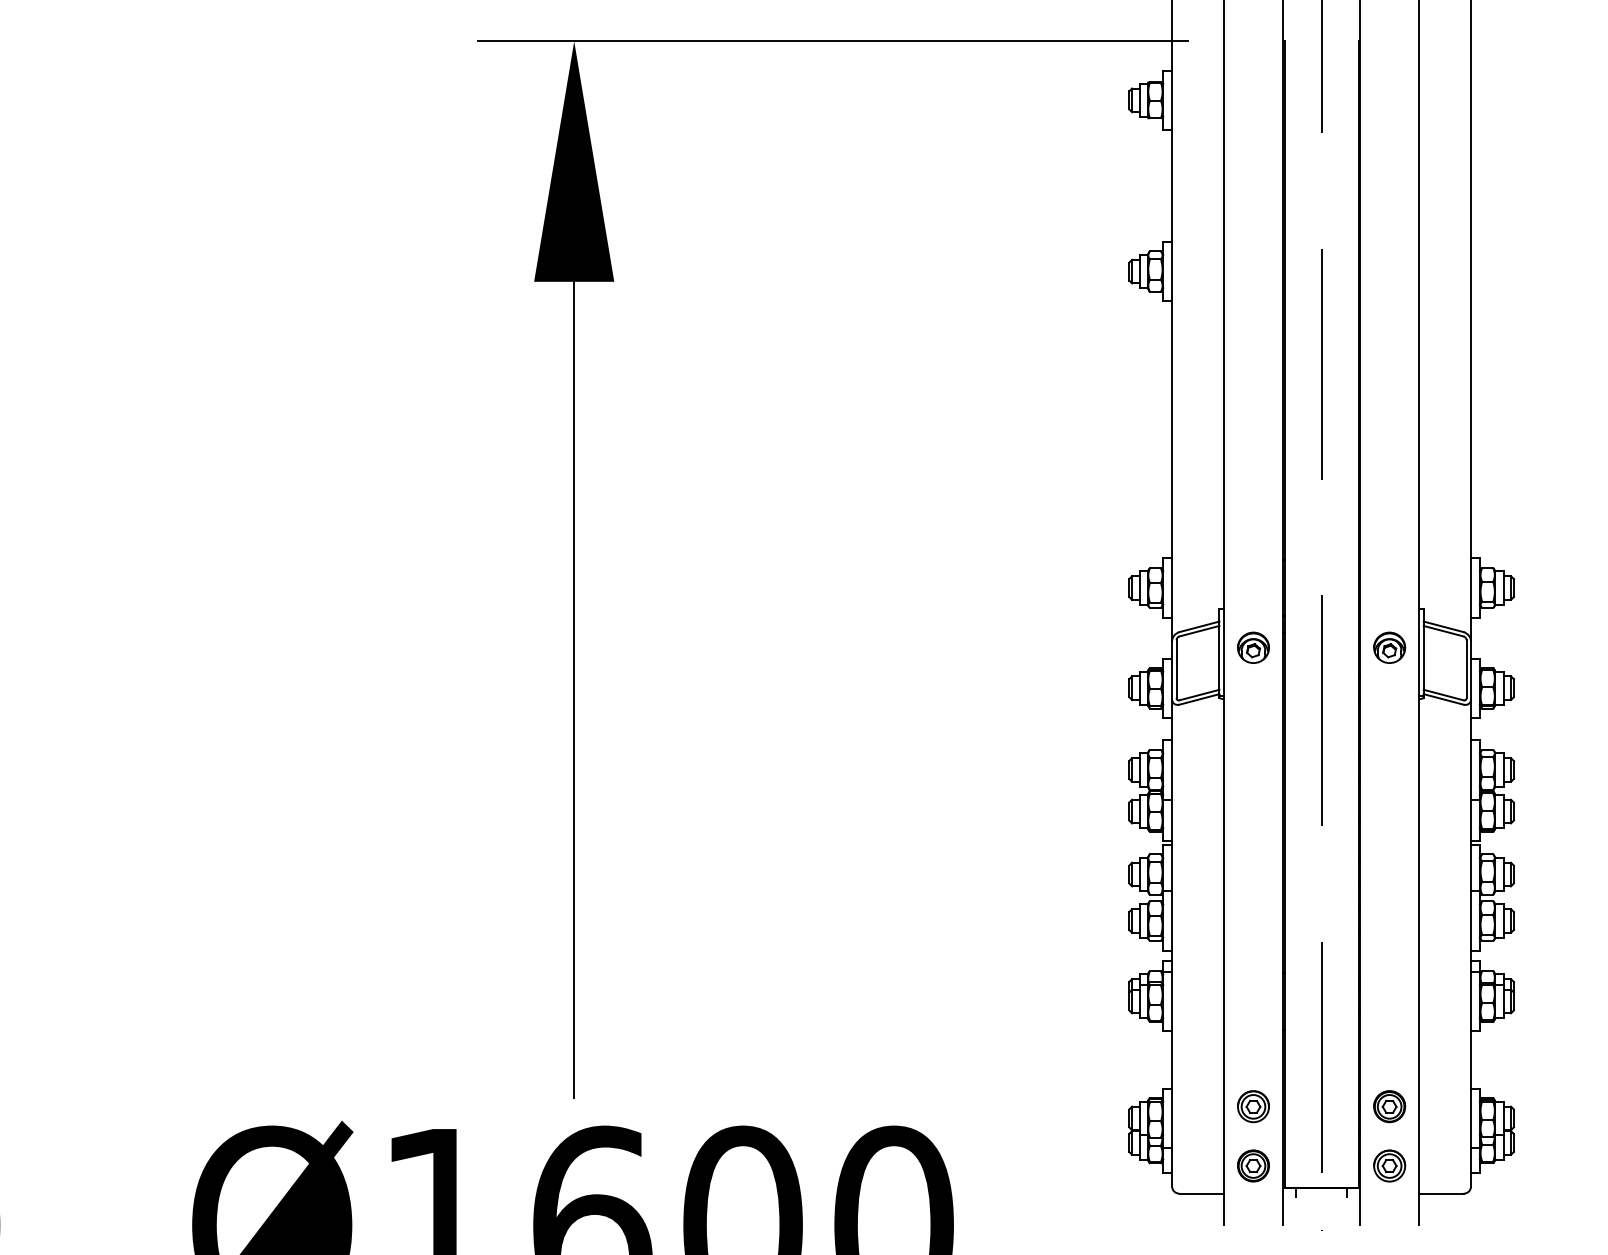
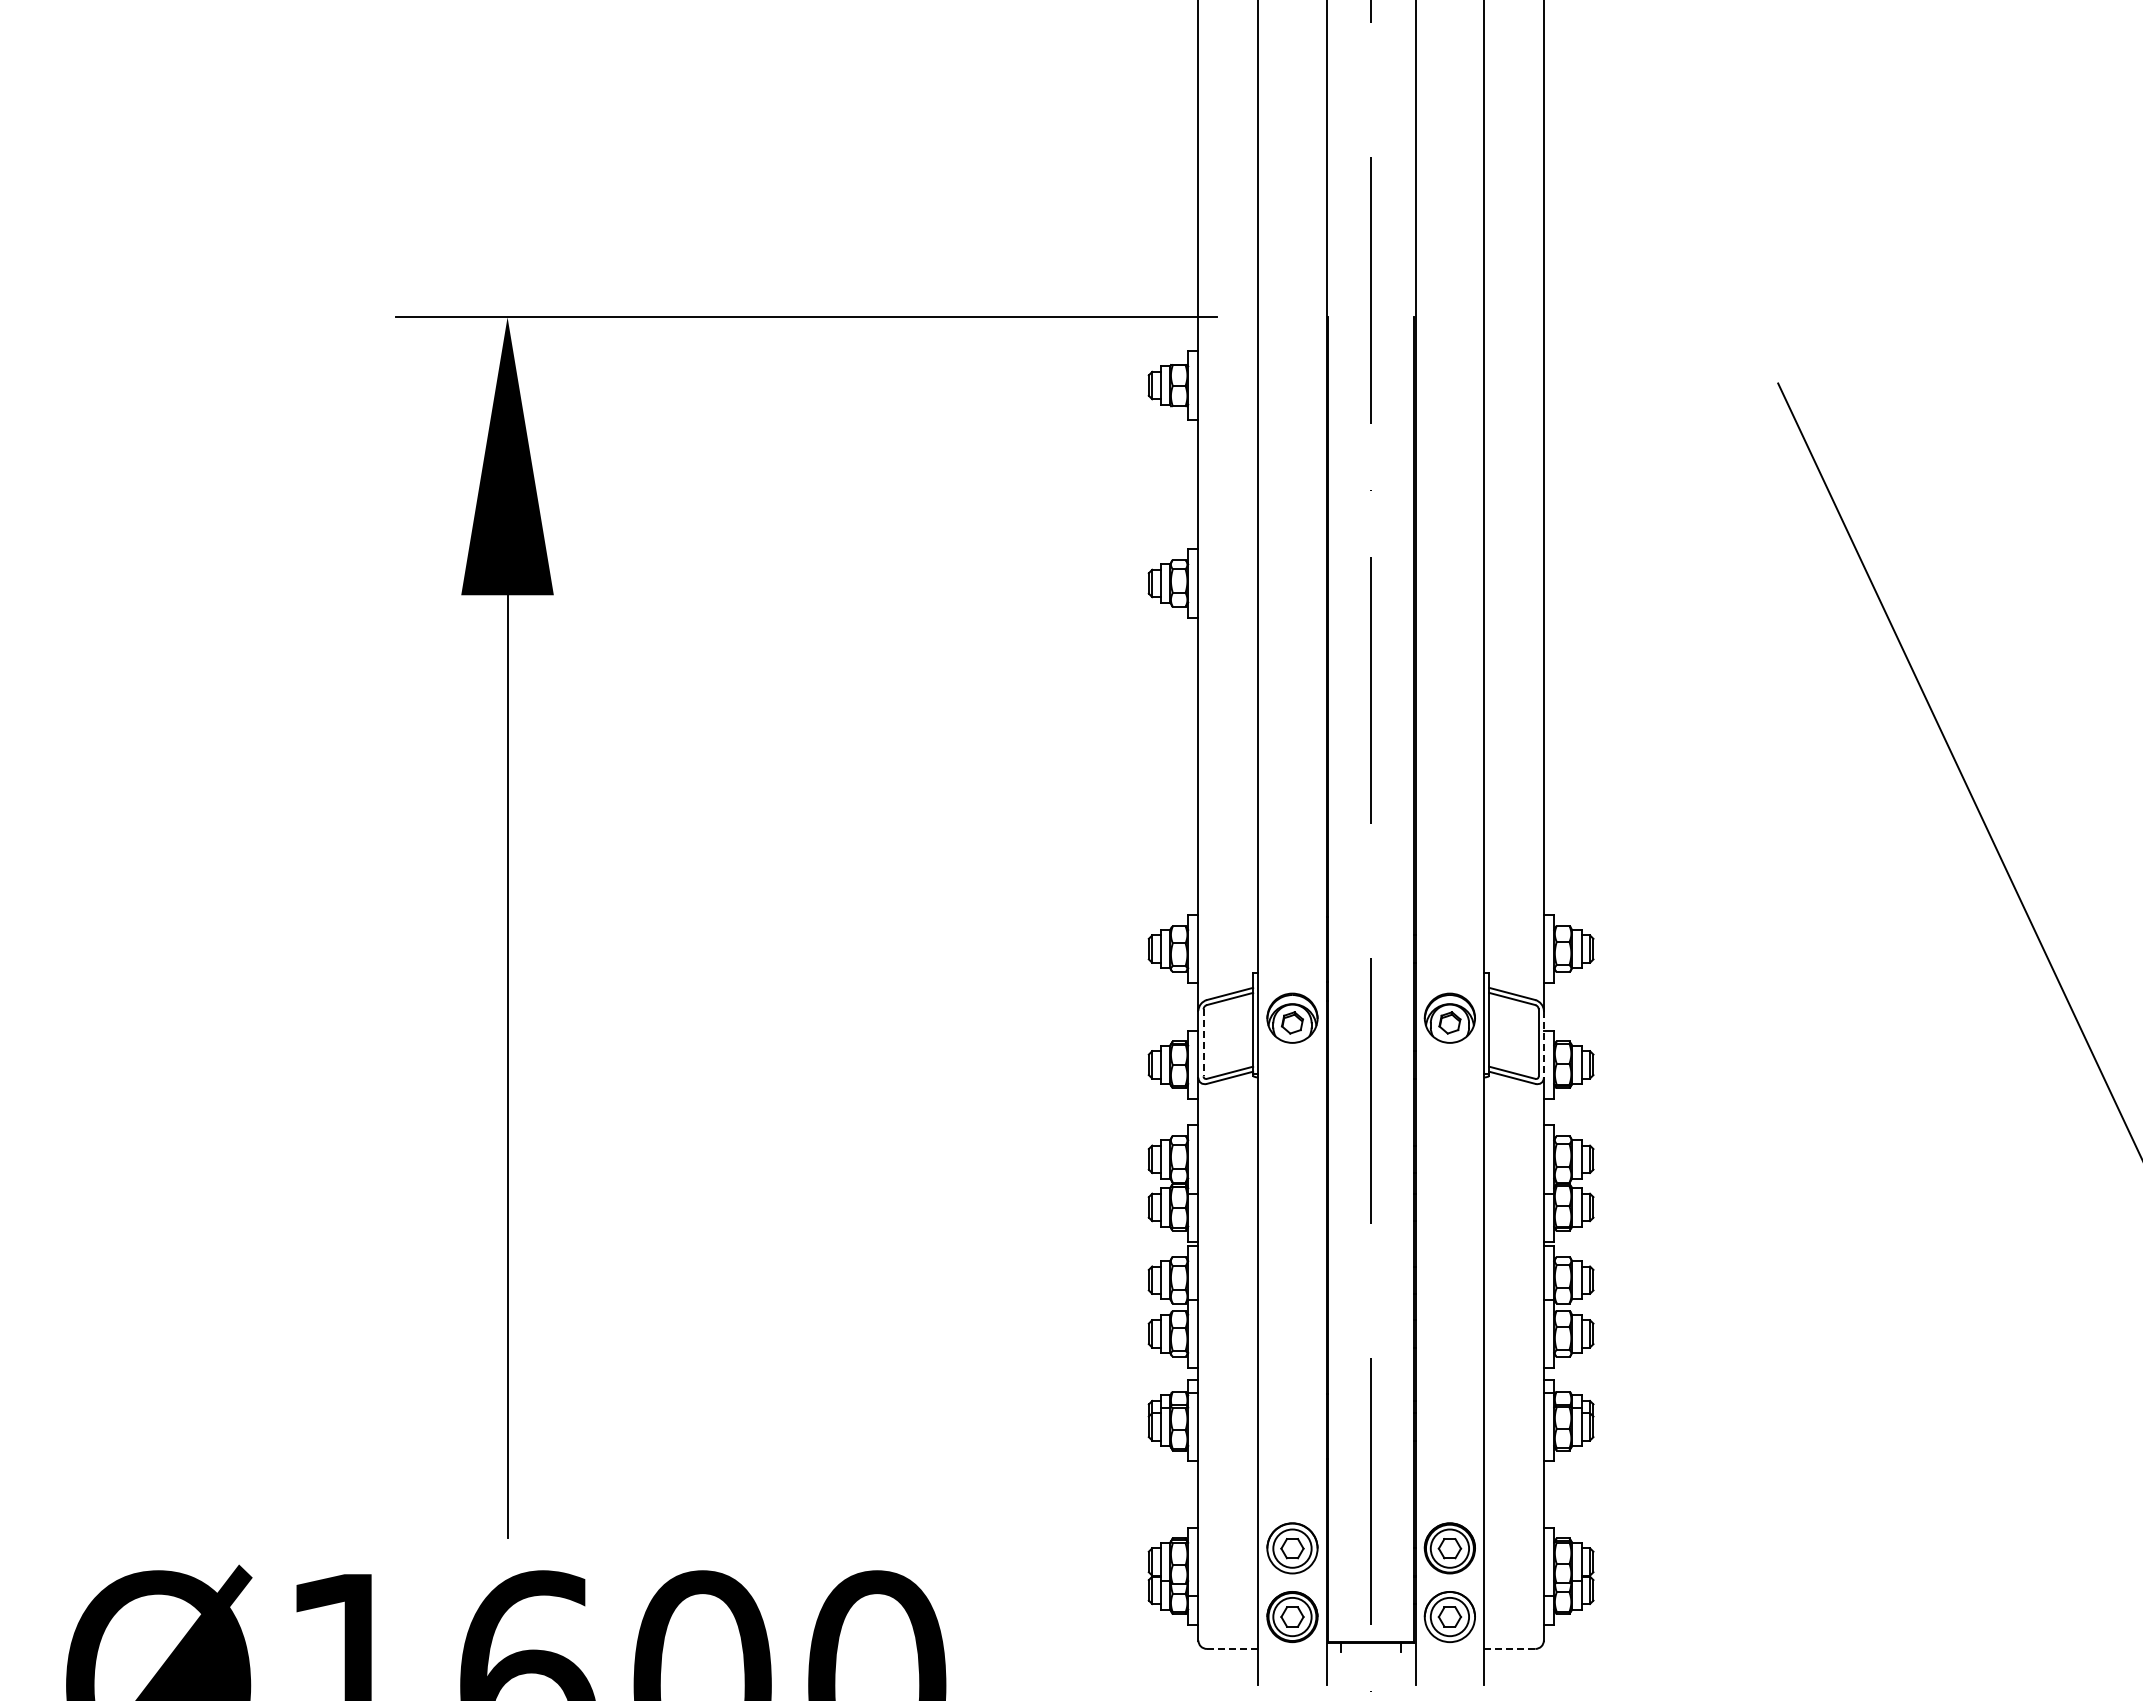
part: (1253, 647) -> (1292, 1017), size x1.4
part: (1389, 647) -> (1449, 1017), size x1.4
line: (1176, 668) -> (1203, 1042), solid -> dashed
line: (1470, 670) -> (1543, 1044), solid -> dashed
part: (1253, 1106) -> (1292, 1548), size x1.4
part: (1389, 1106) -> (1449, 1548), size x1.4
part: (1253, 1165) -> (1292, 1616), size x1.4
part: (1389, 1165) -> (1449, 1616), size x1.4
line: (1201, 1193) -> (1232, 1648), solid -> dashed
line: (1441, 1193) -> (1509, 1648), solid -> dashed

